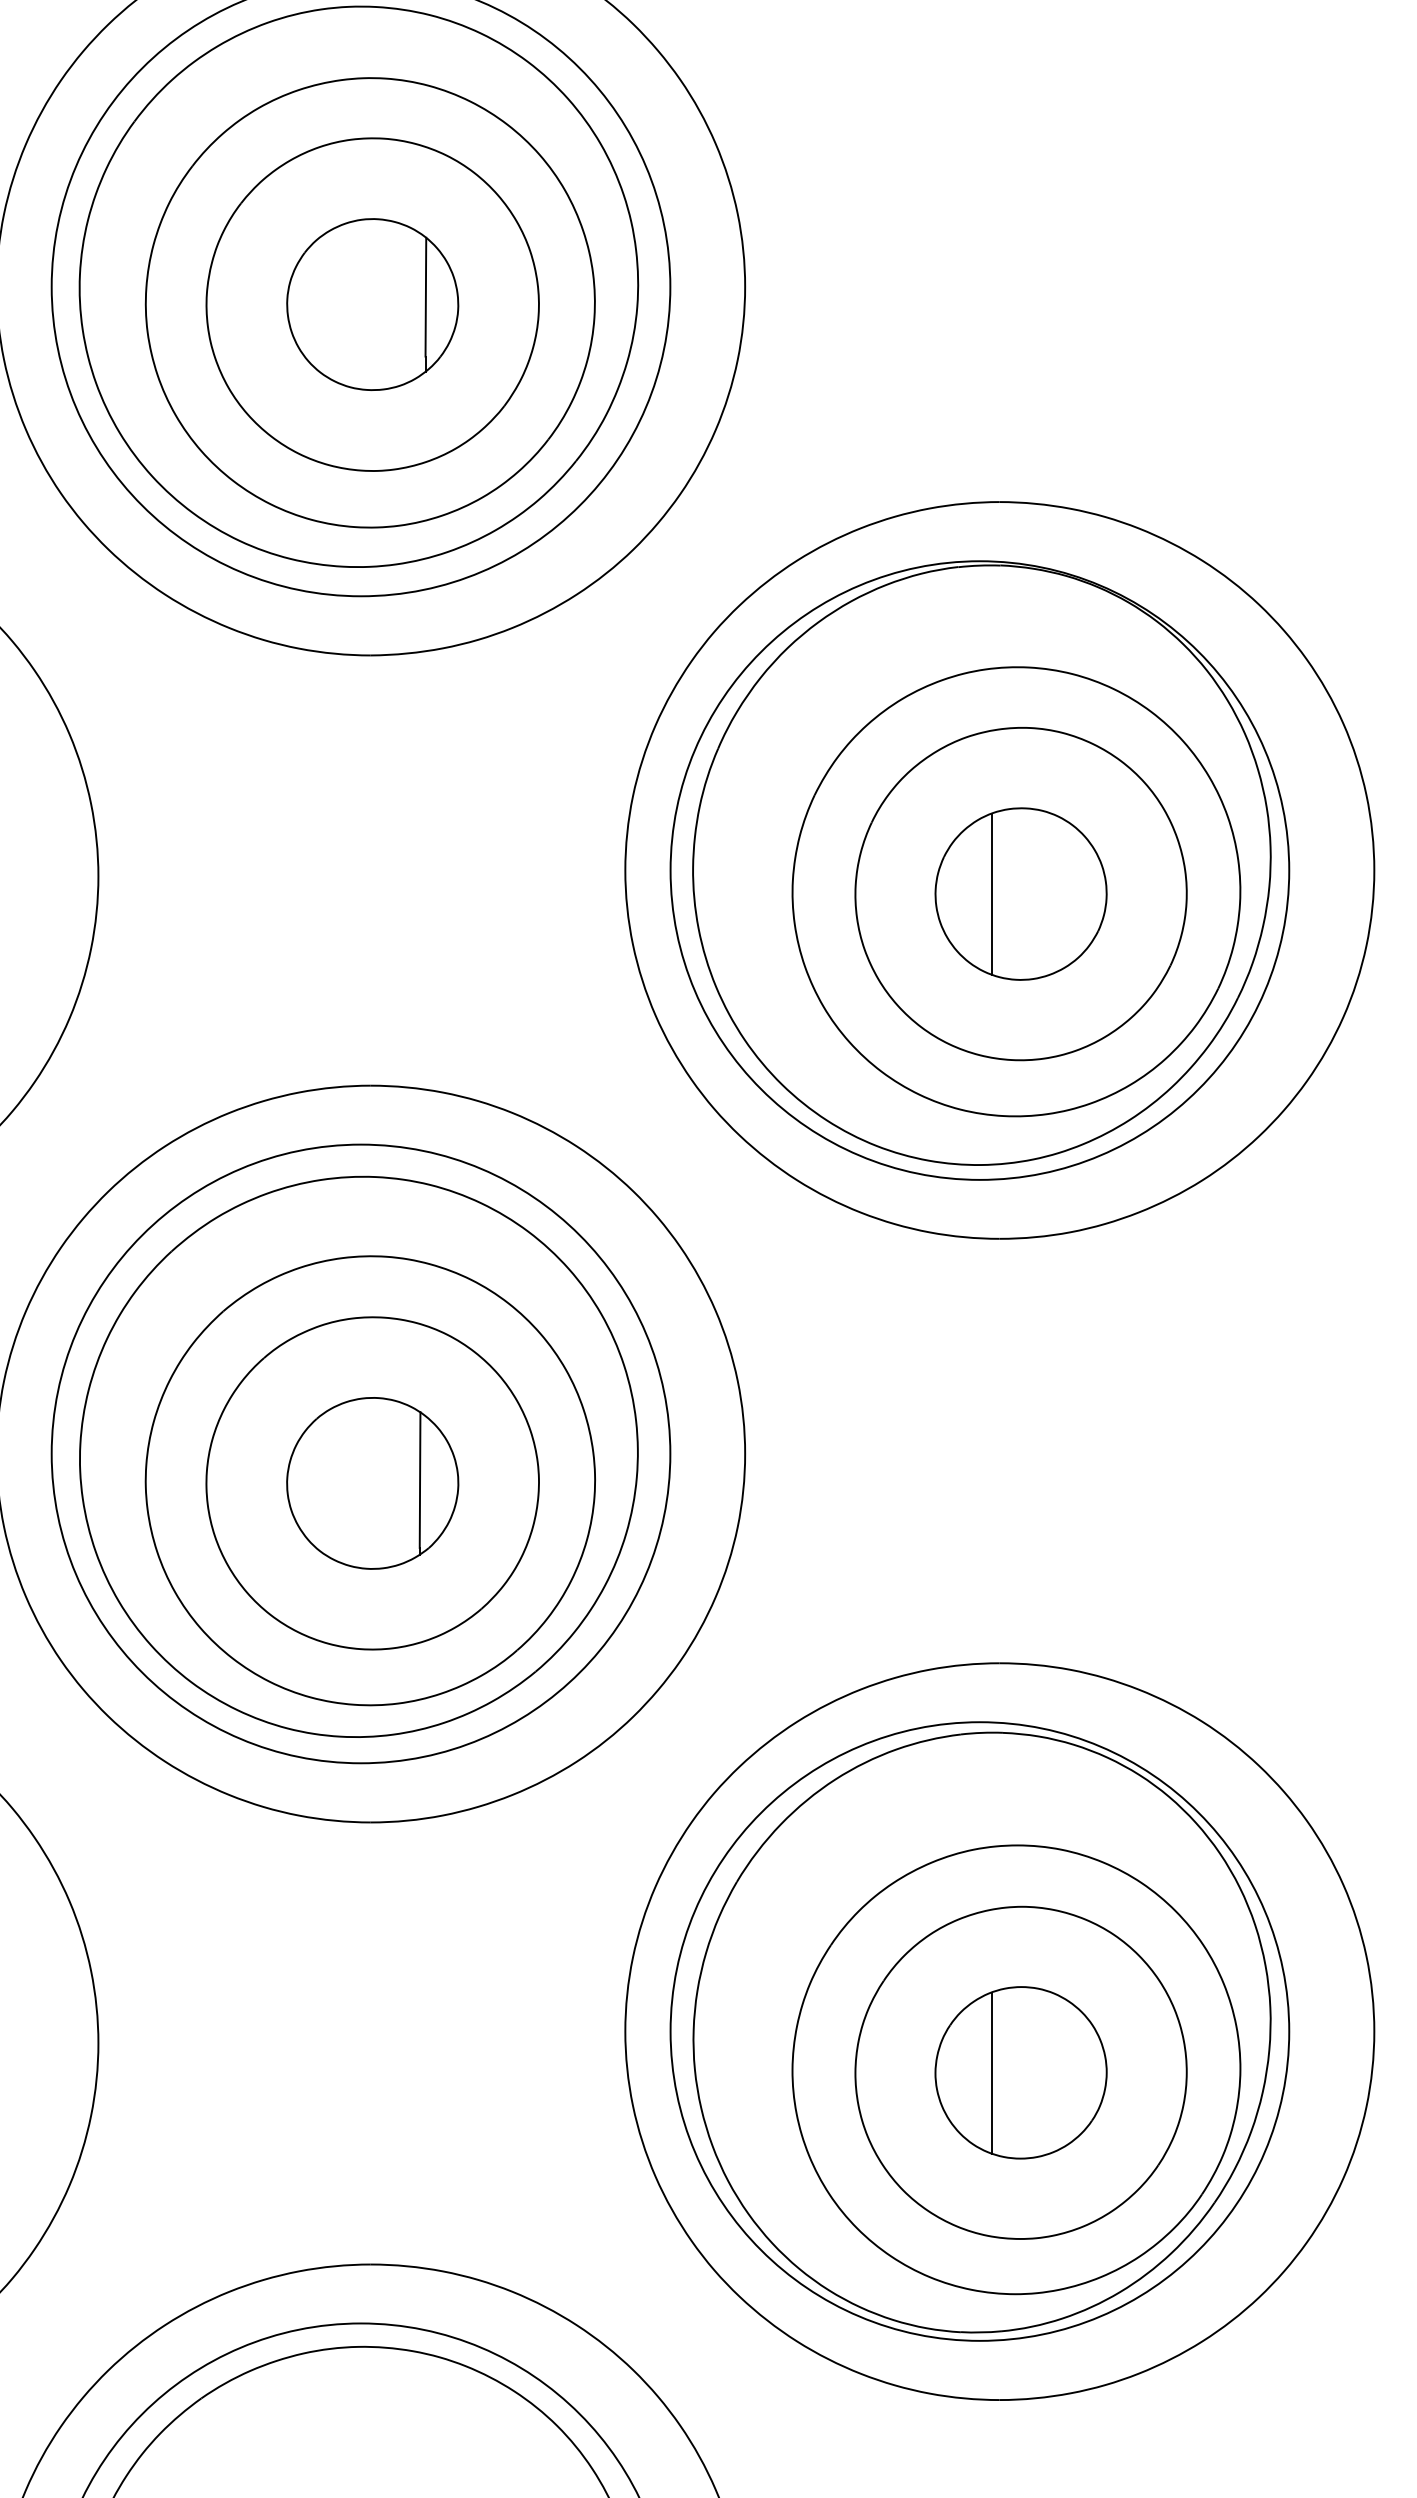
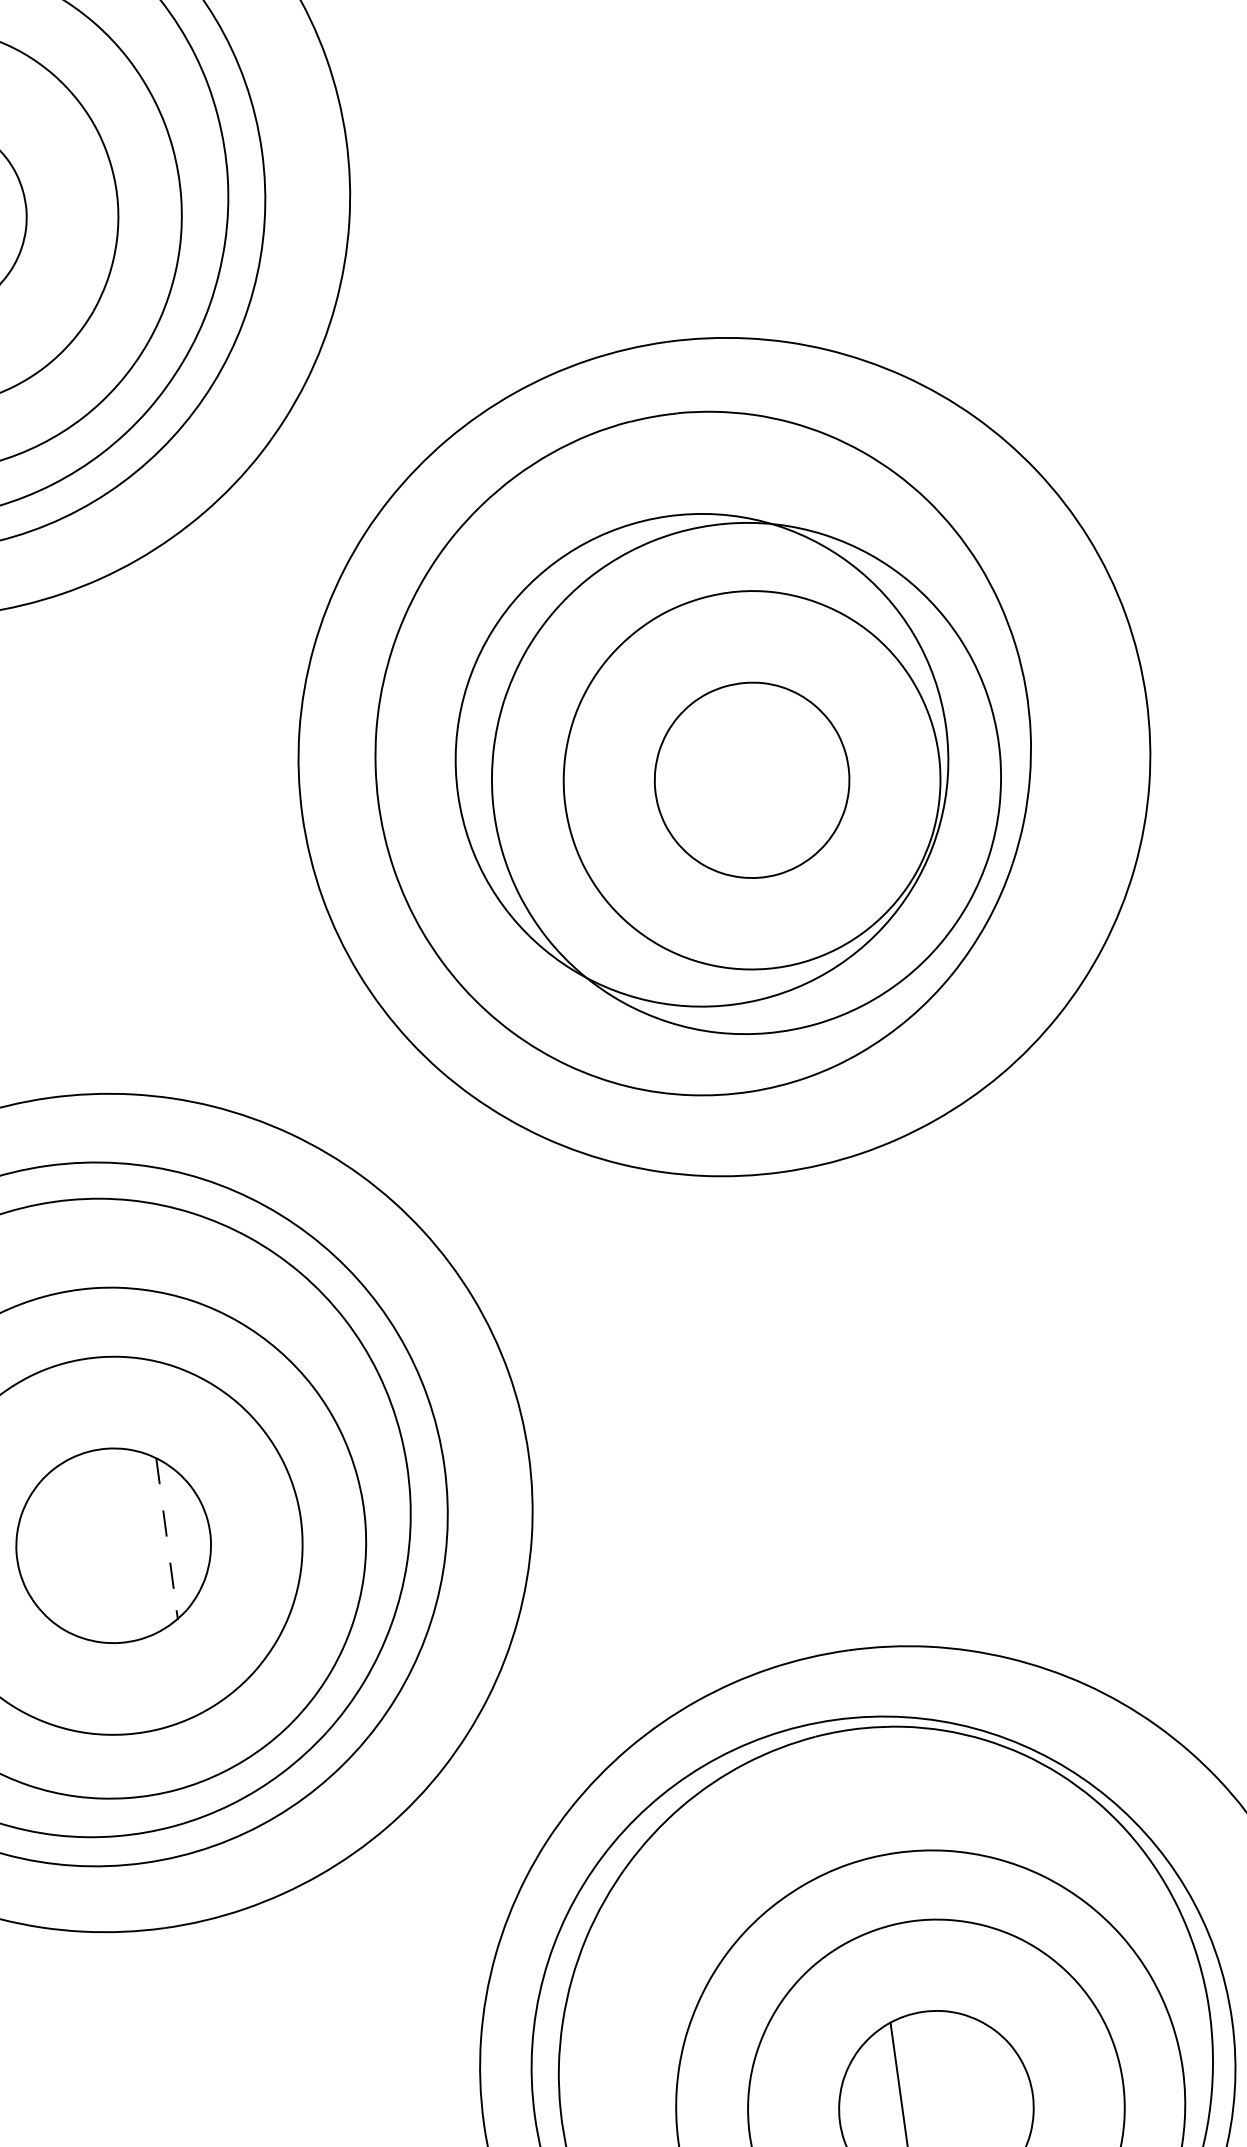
circle: (979, 870) -> (701, 760), size x0.7
line: (991, 893) -> (718, 784), removed
line: (420, 1480) -> (167, 1535), solid -> dashed

